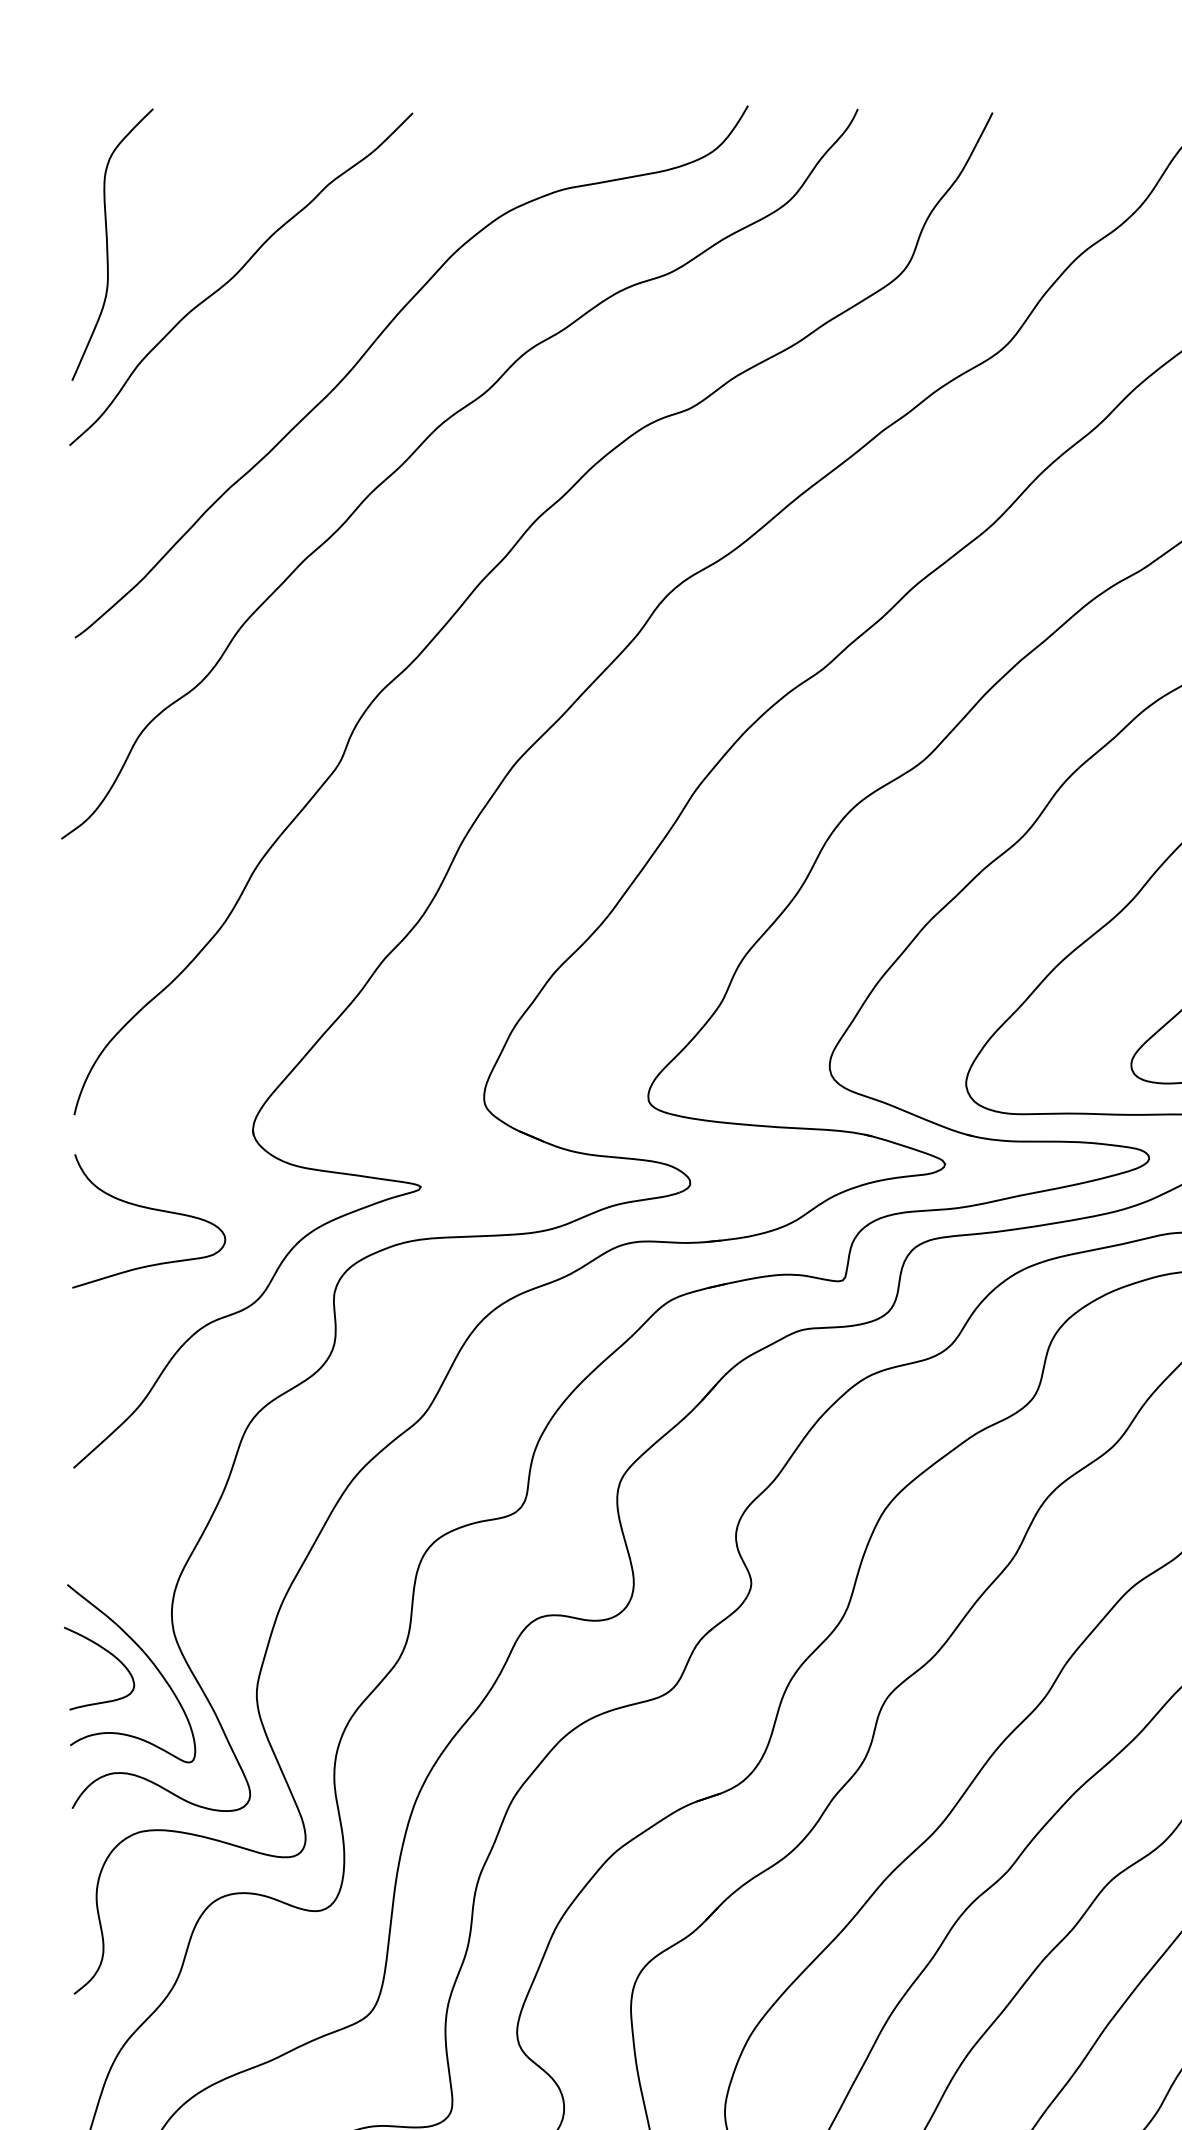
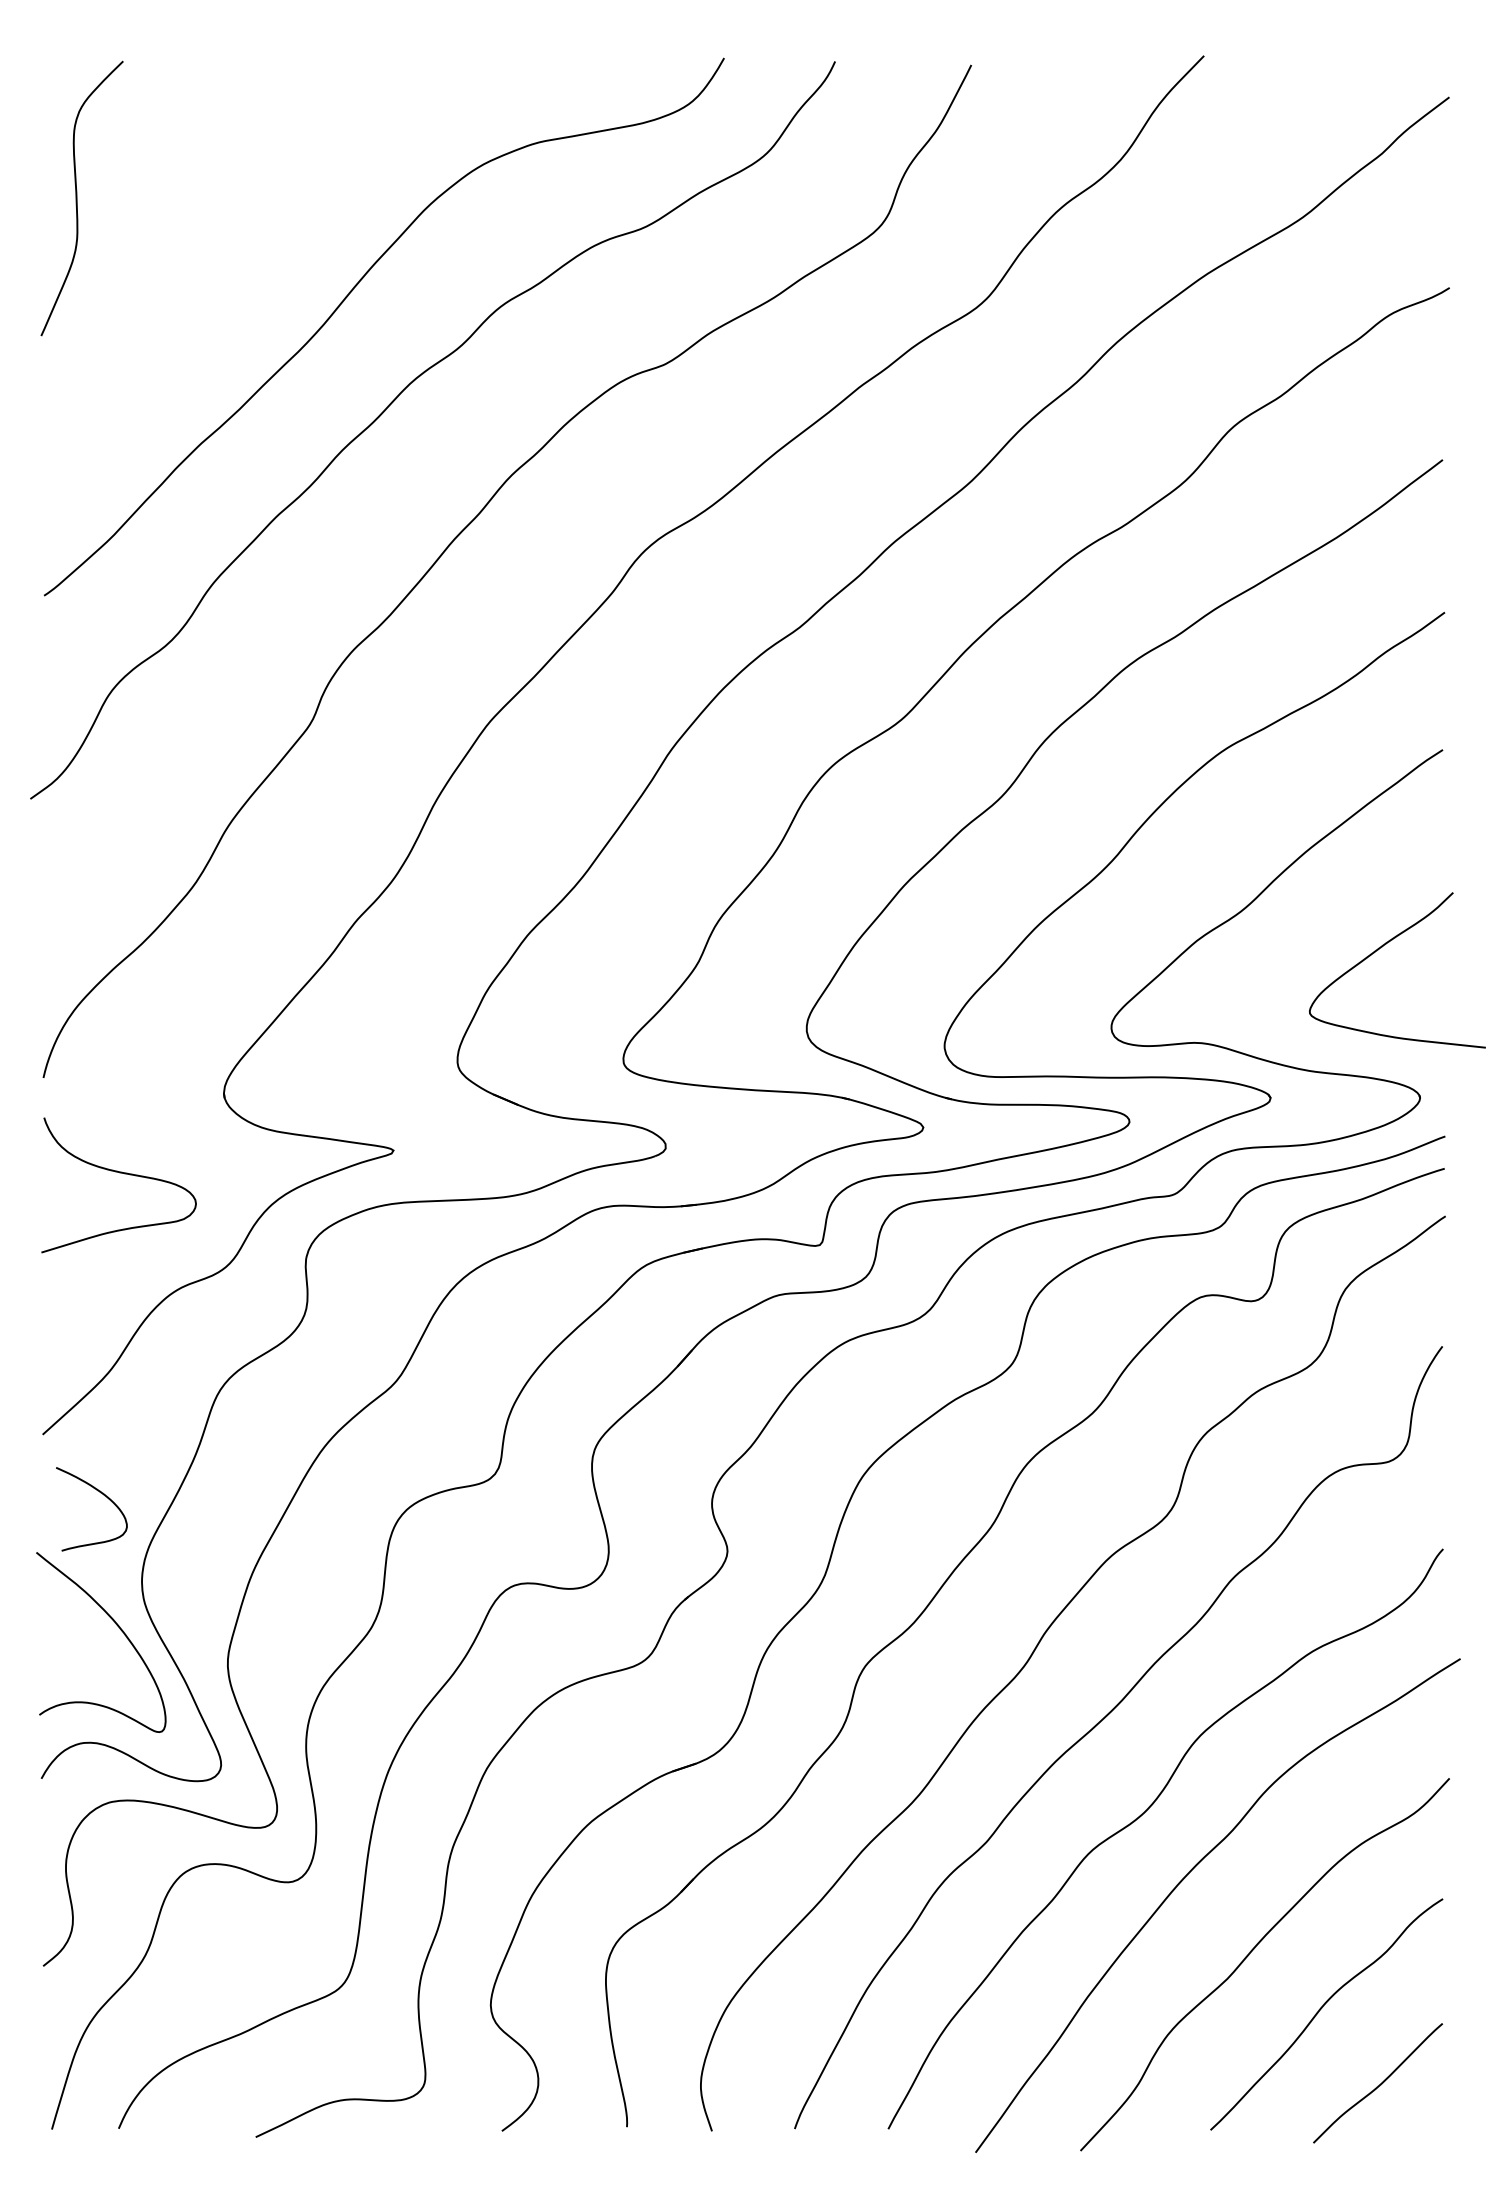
curve: (236, 275) -> (207, 229), removed
curve: (108, 1653) -> (100, 1493), moved

